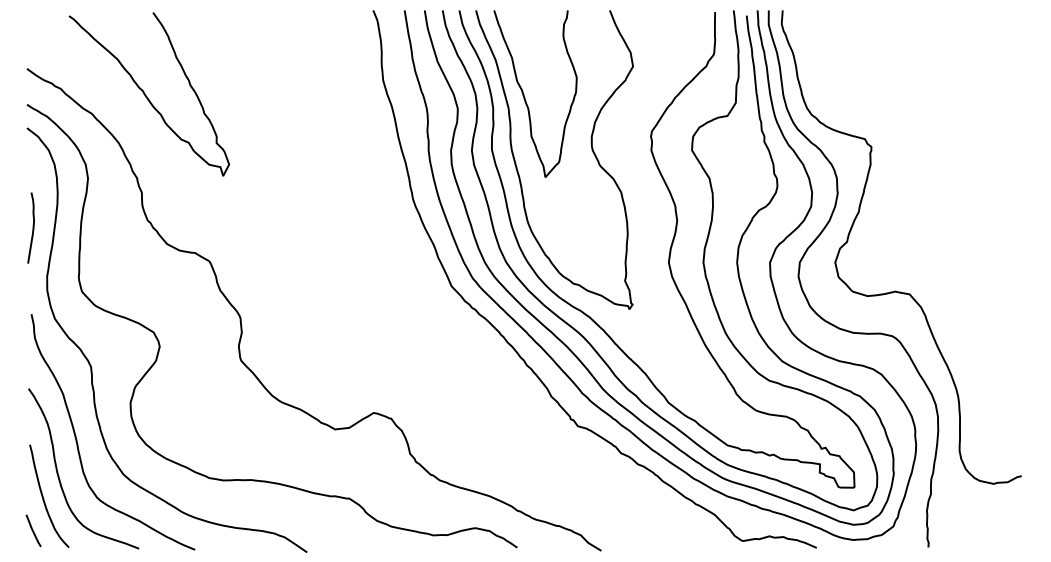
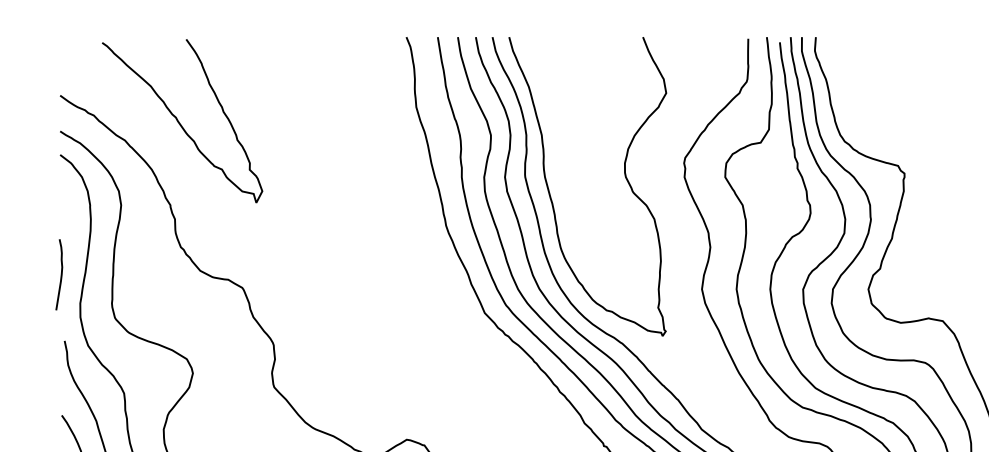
curve: (525, 97) -> (558, 124), removed
curve: (32, 227) -> (60, 274), moved

